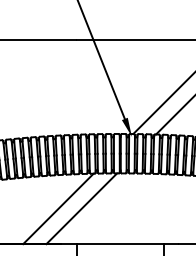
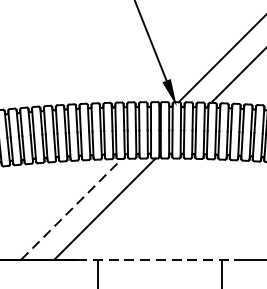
line: (58, 208) -> (71, 208), solid -> dashed
line: (120, 244) -> (160, 260), solid -> dashed

